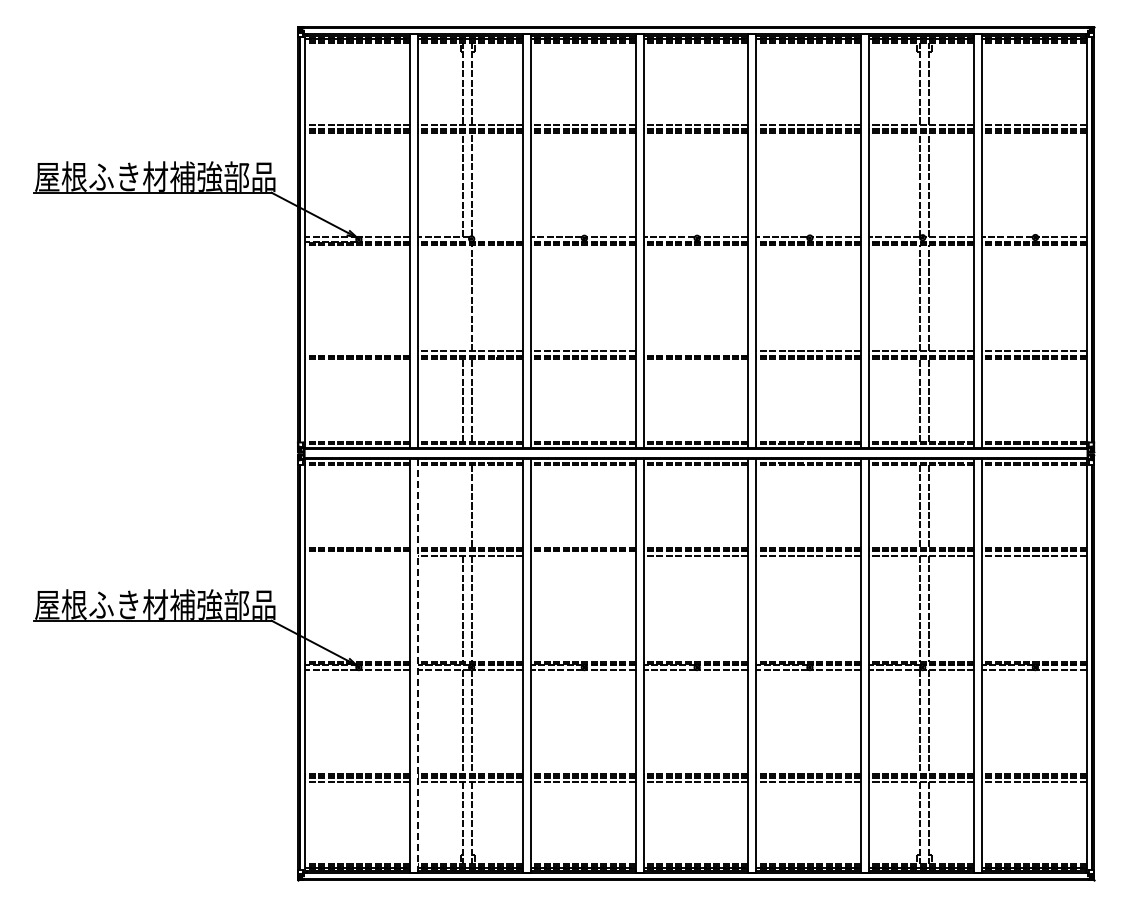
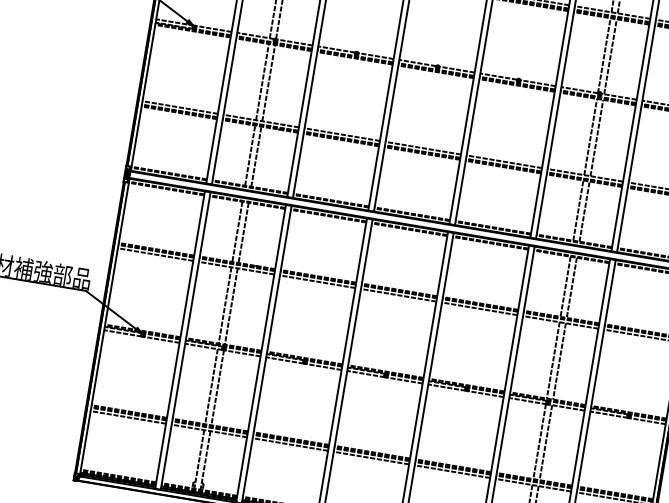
line: (497, 237) -> (294, 42), added
line: (463, 297) -> (262, 81), added
line: (357, 351) -> (179, 107), added
line: (695, 351) -> (422, 148), added
line: (463, 506) -> (237, 231), added
line: (357, 555) -> (155, 254), added
line: (582, 555) -> (317, 281), added
line: (418, 665) -> (186, 340), dashed -> solid

